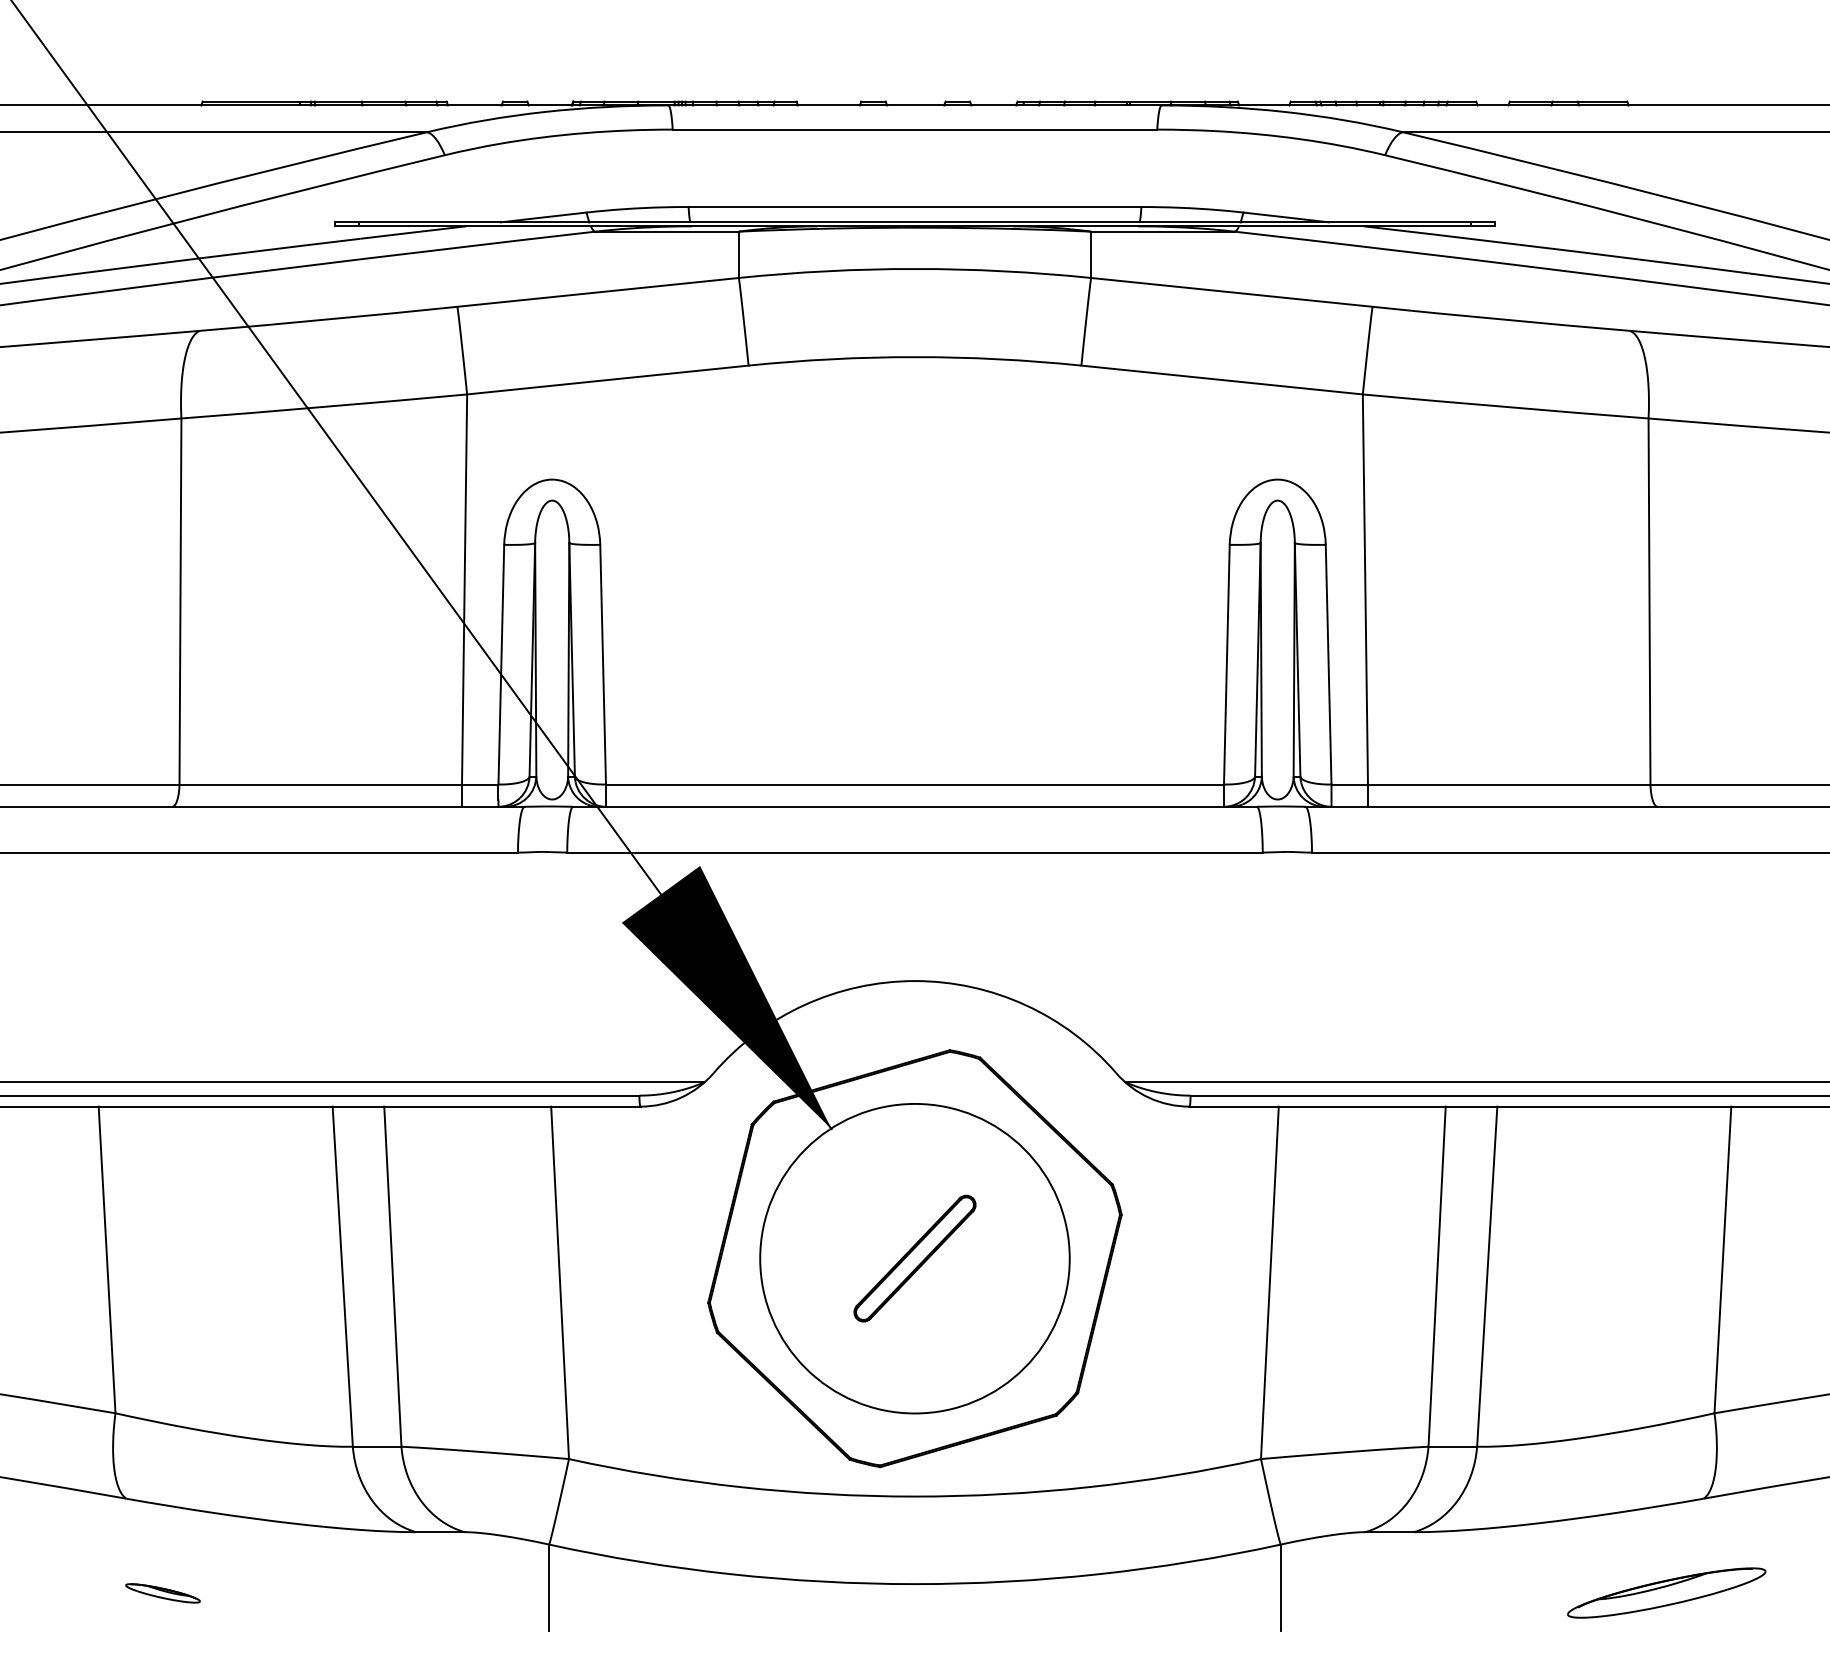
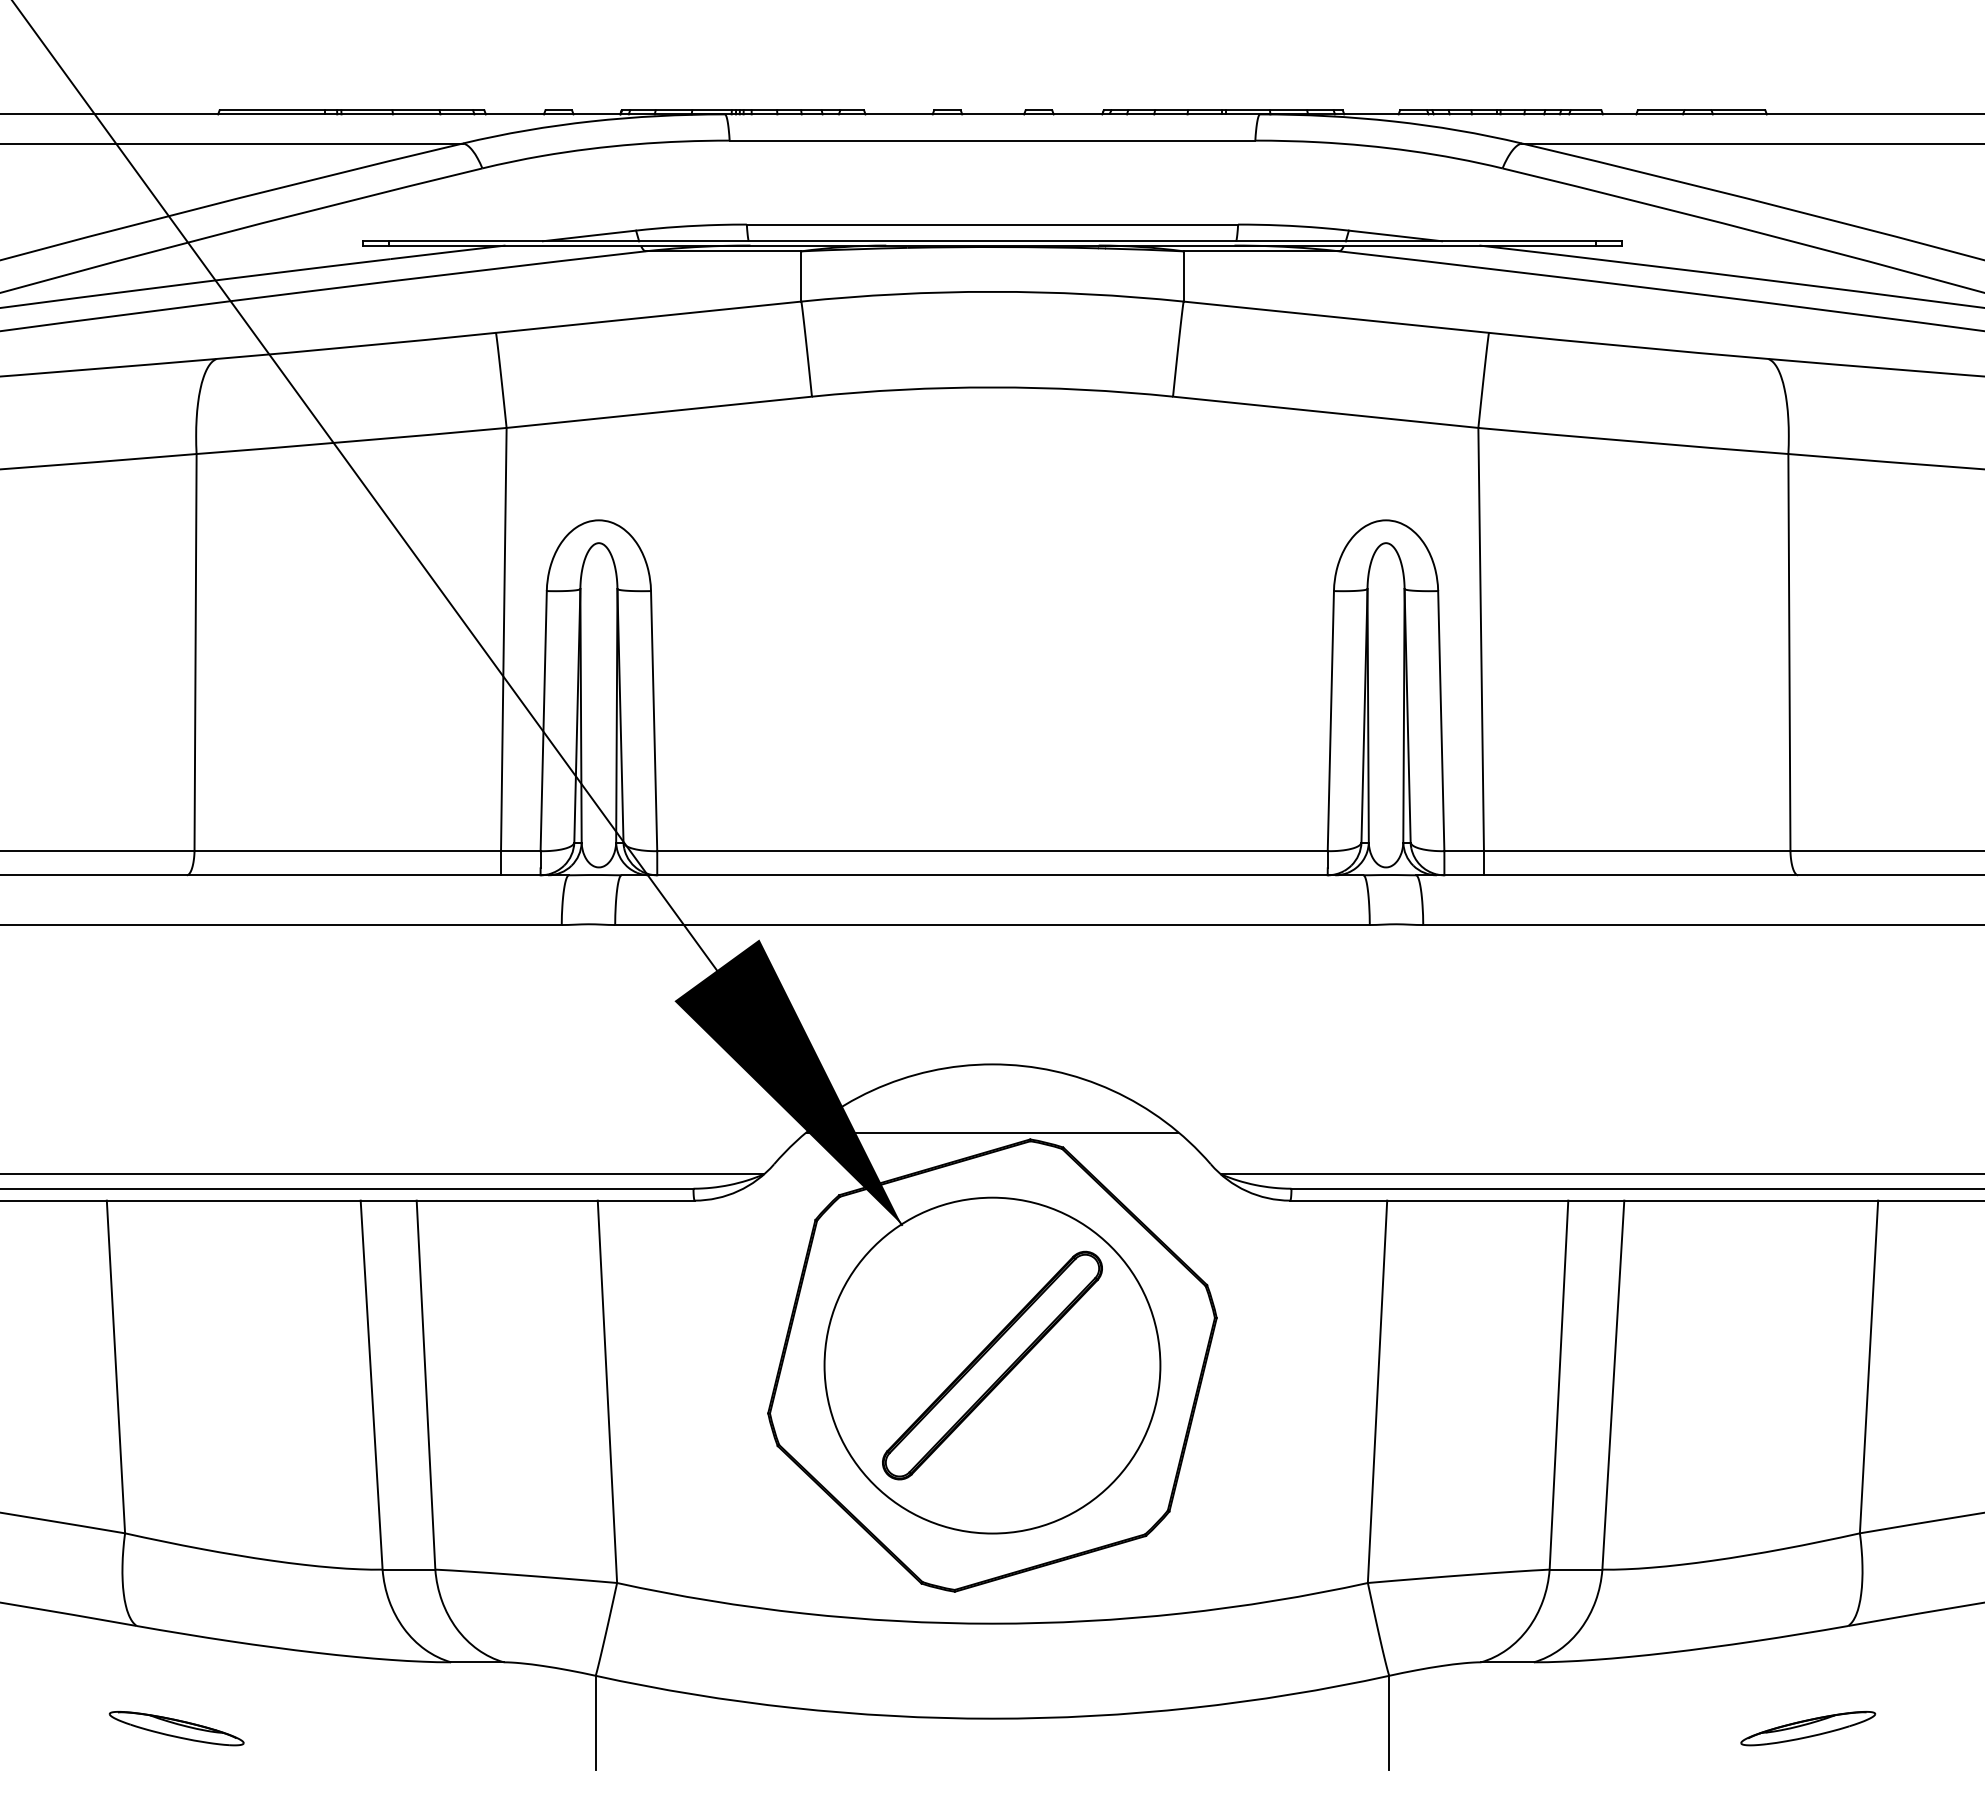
line: (915, 1044) -> (992, 1133), added
part: (915, 1258) -> (992, 1365), size x1.67
part: (162, 1593) -> (176, 1728), size x1.67
part: (1667, 1593) -> (1808, 1728), size x0.62

